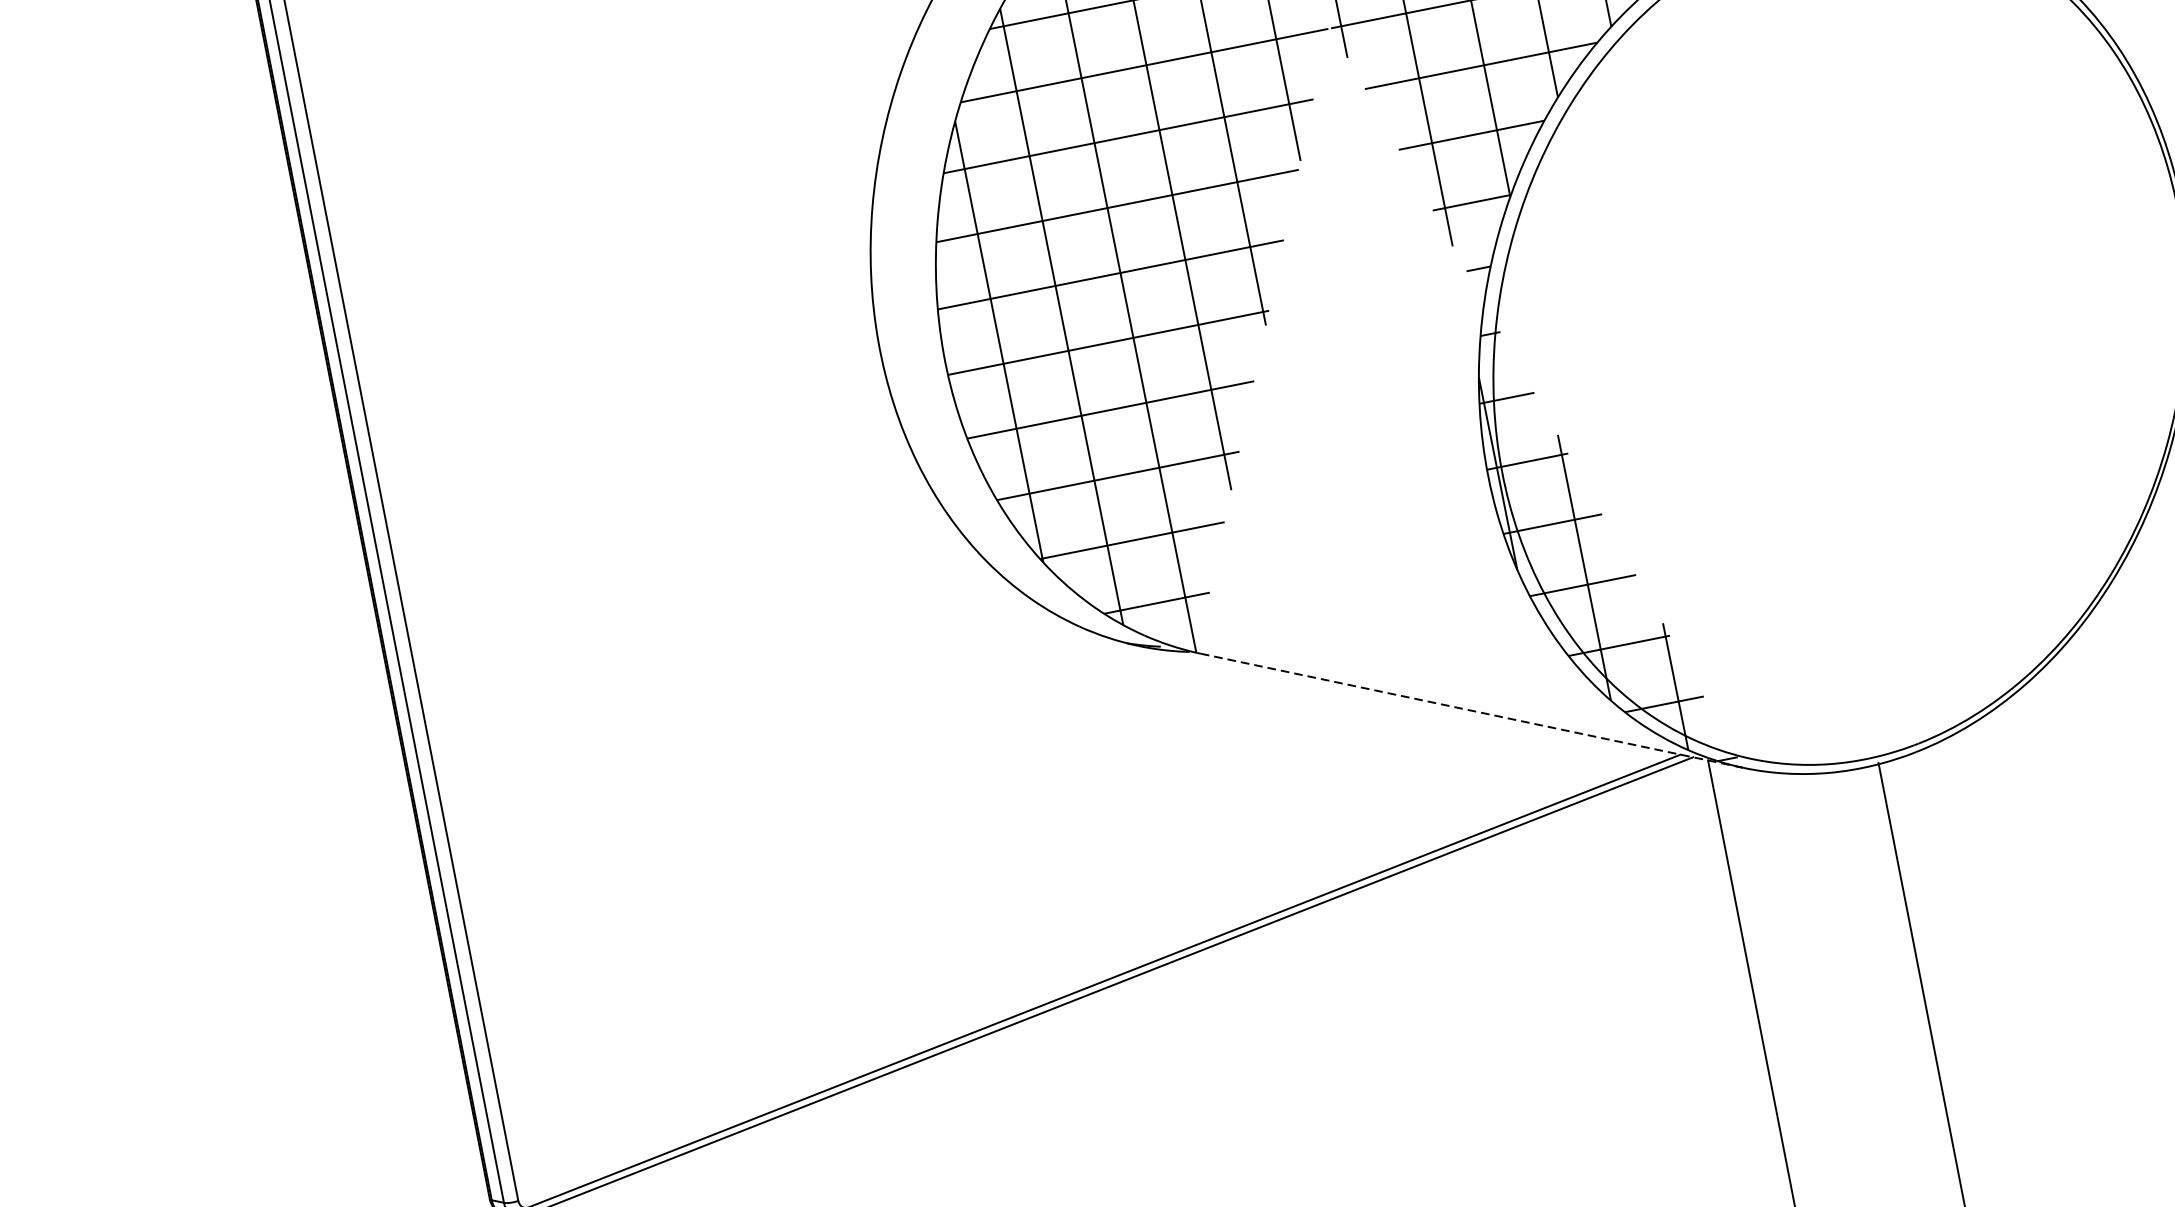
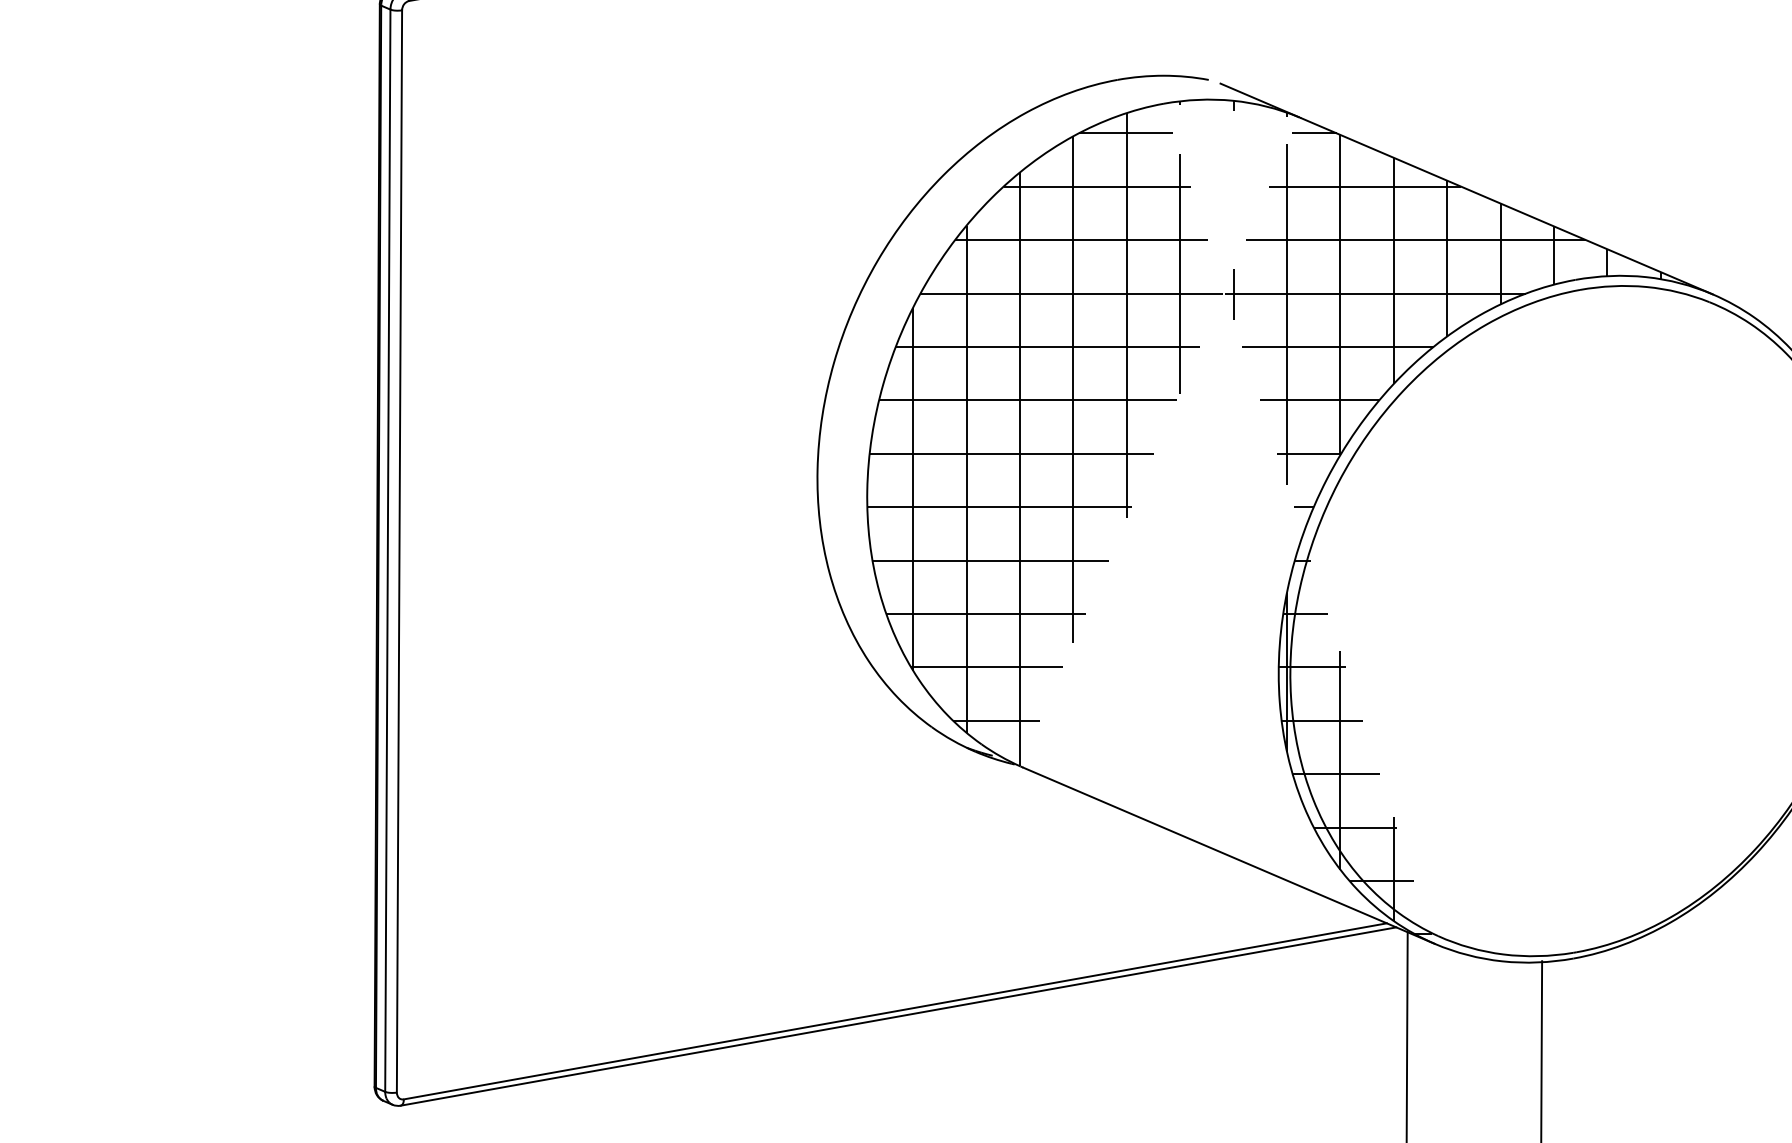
line: (1472, 710) -> (1229, 855), dashed -> solid

